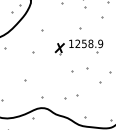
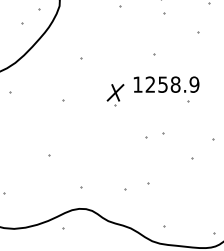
part: (80, 70) -> (155, 136), size x0.62

